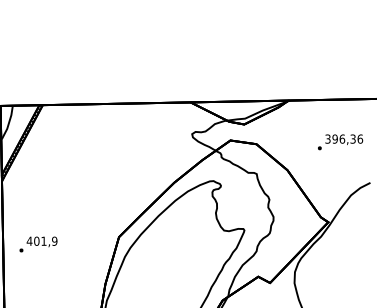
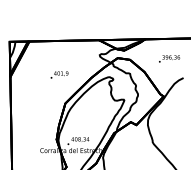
text: (38, 243) -> (59, 74), moved

